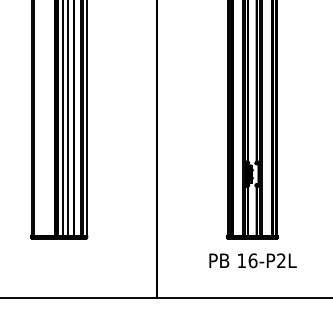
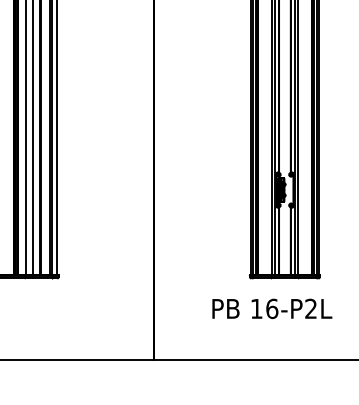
text: (252, 260) -> (271, 308), moved

